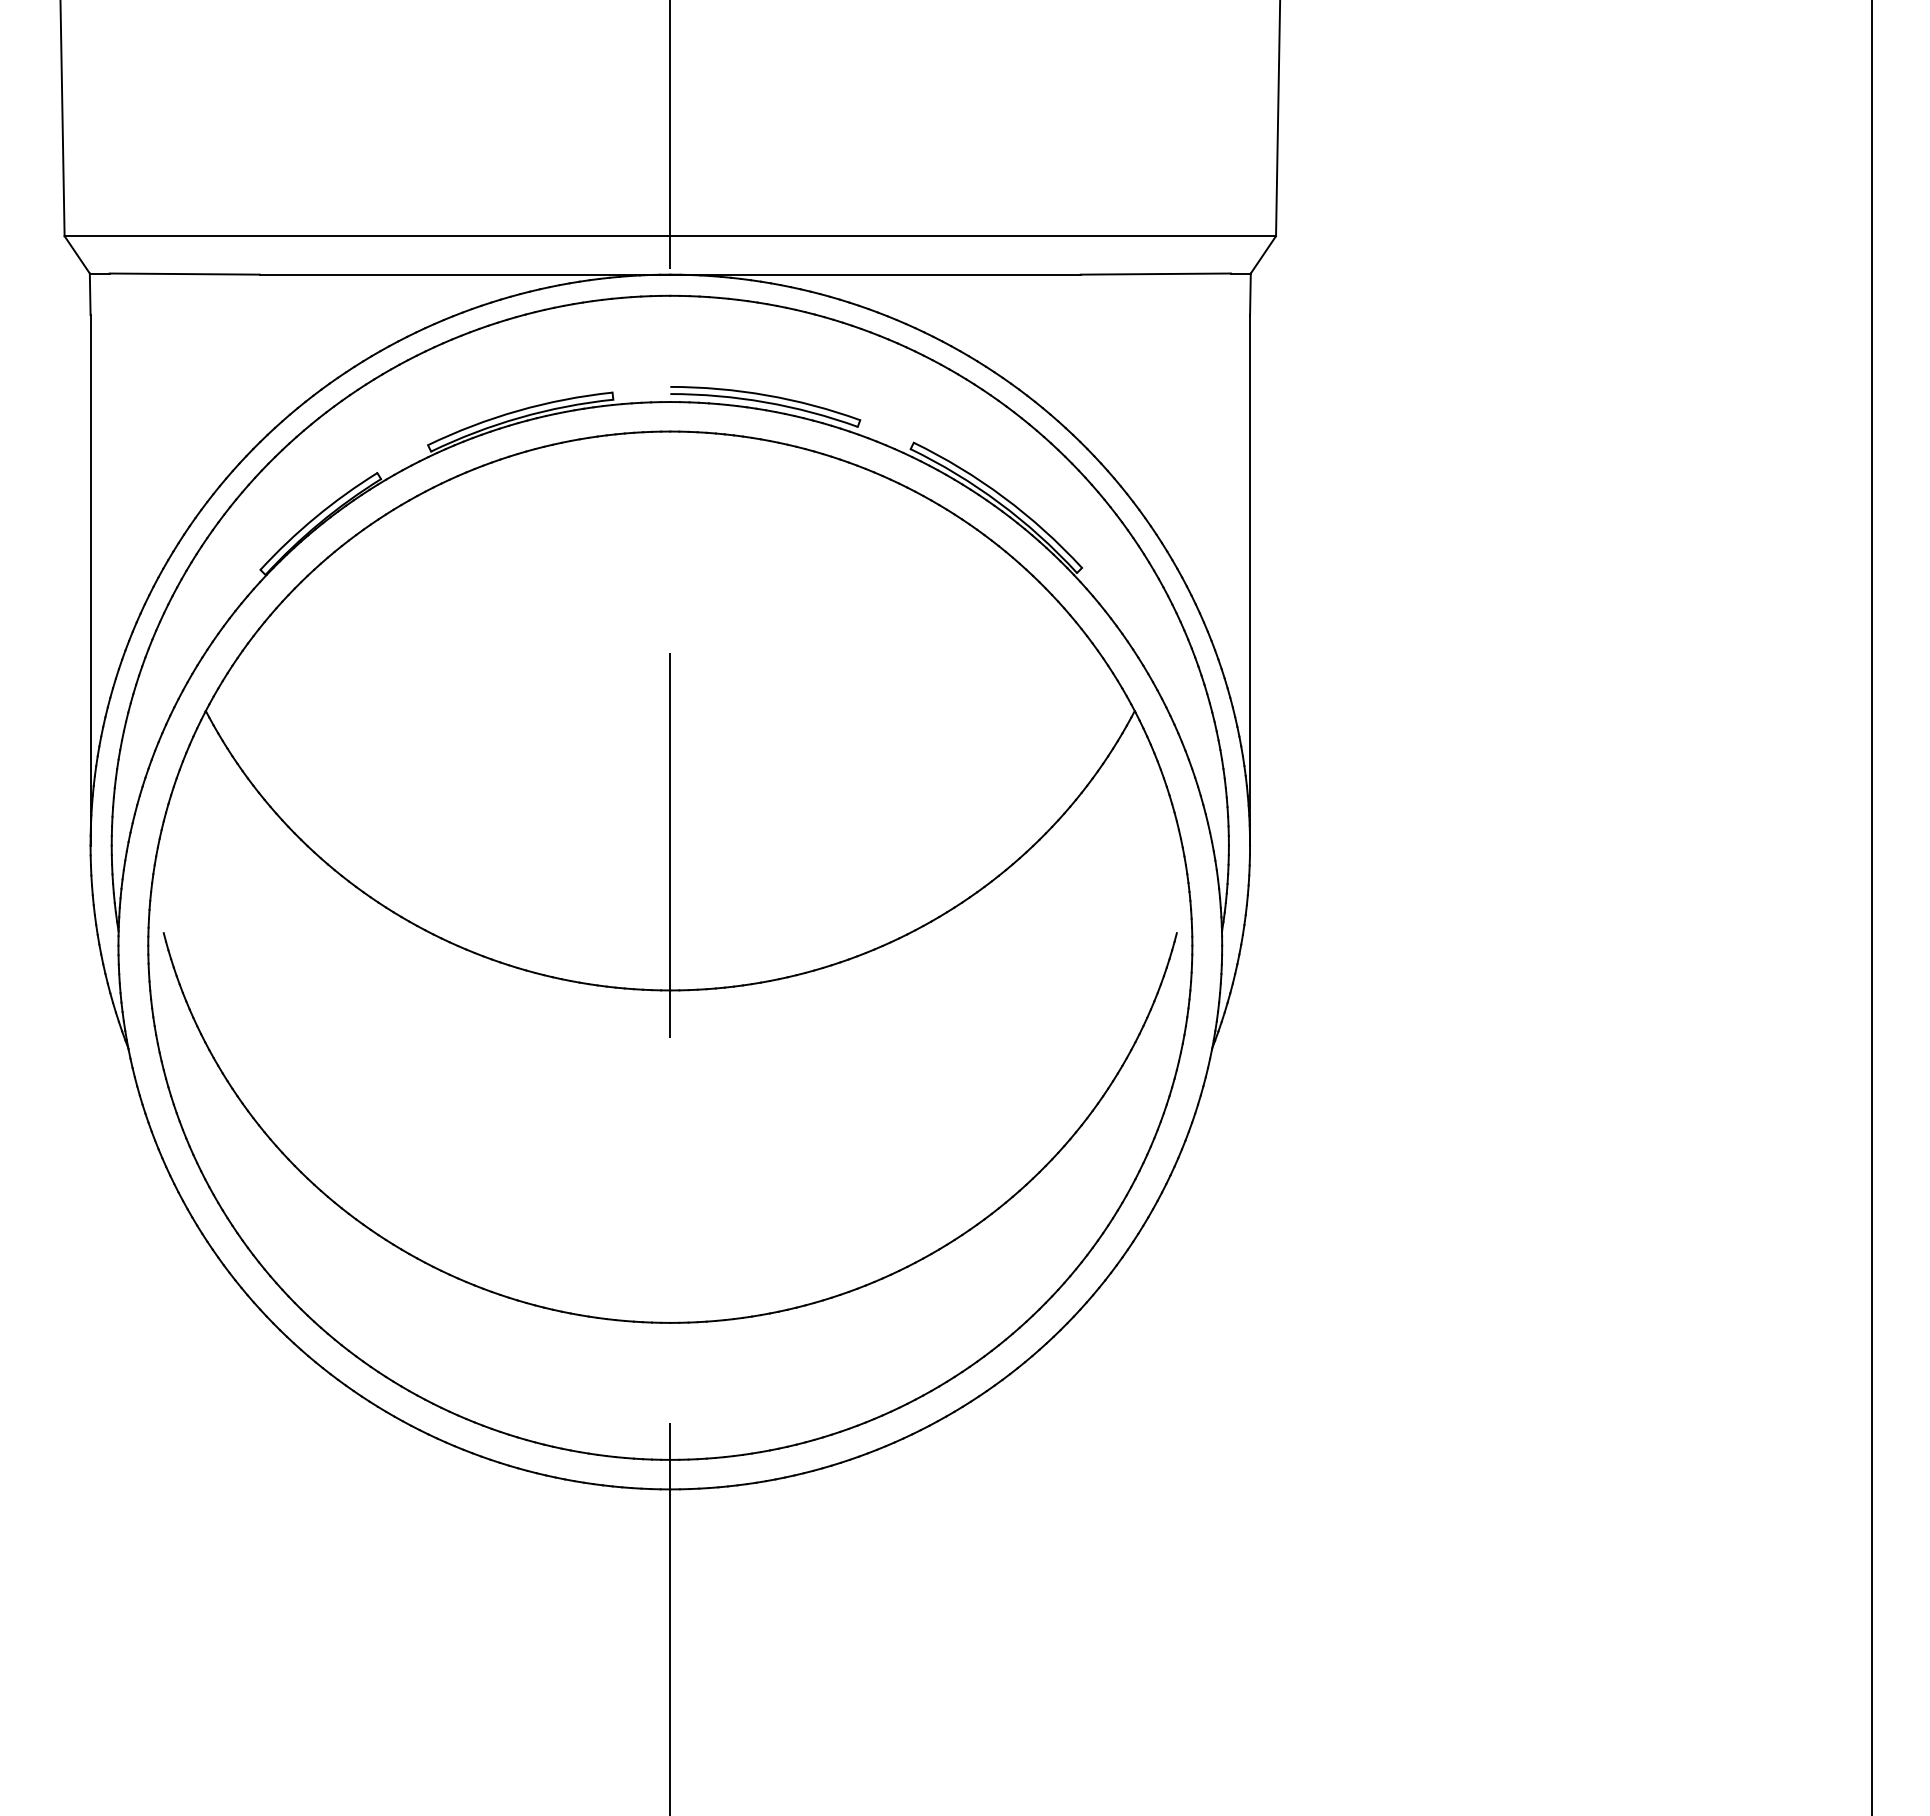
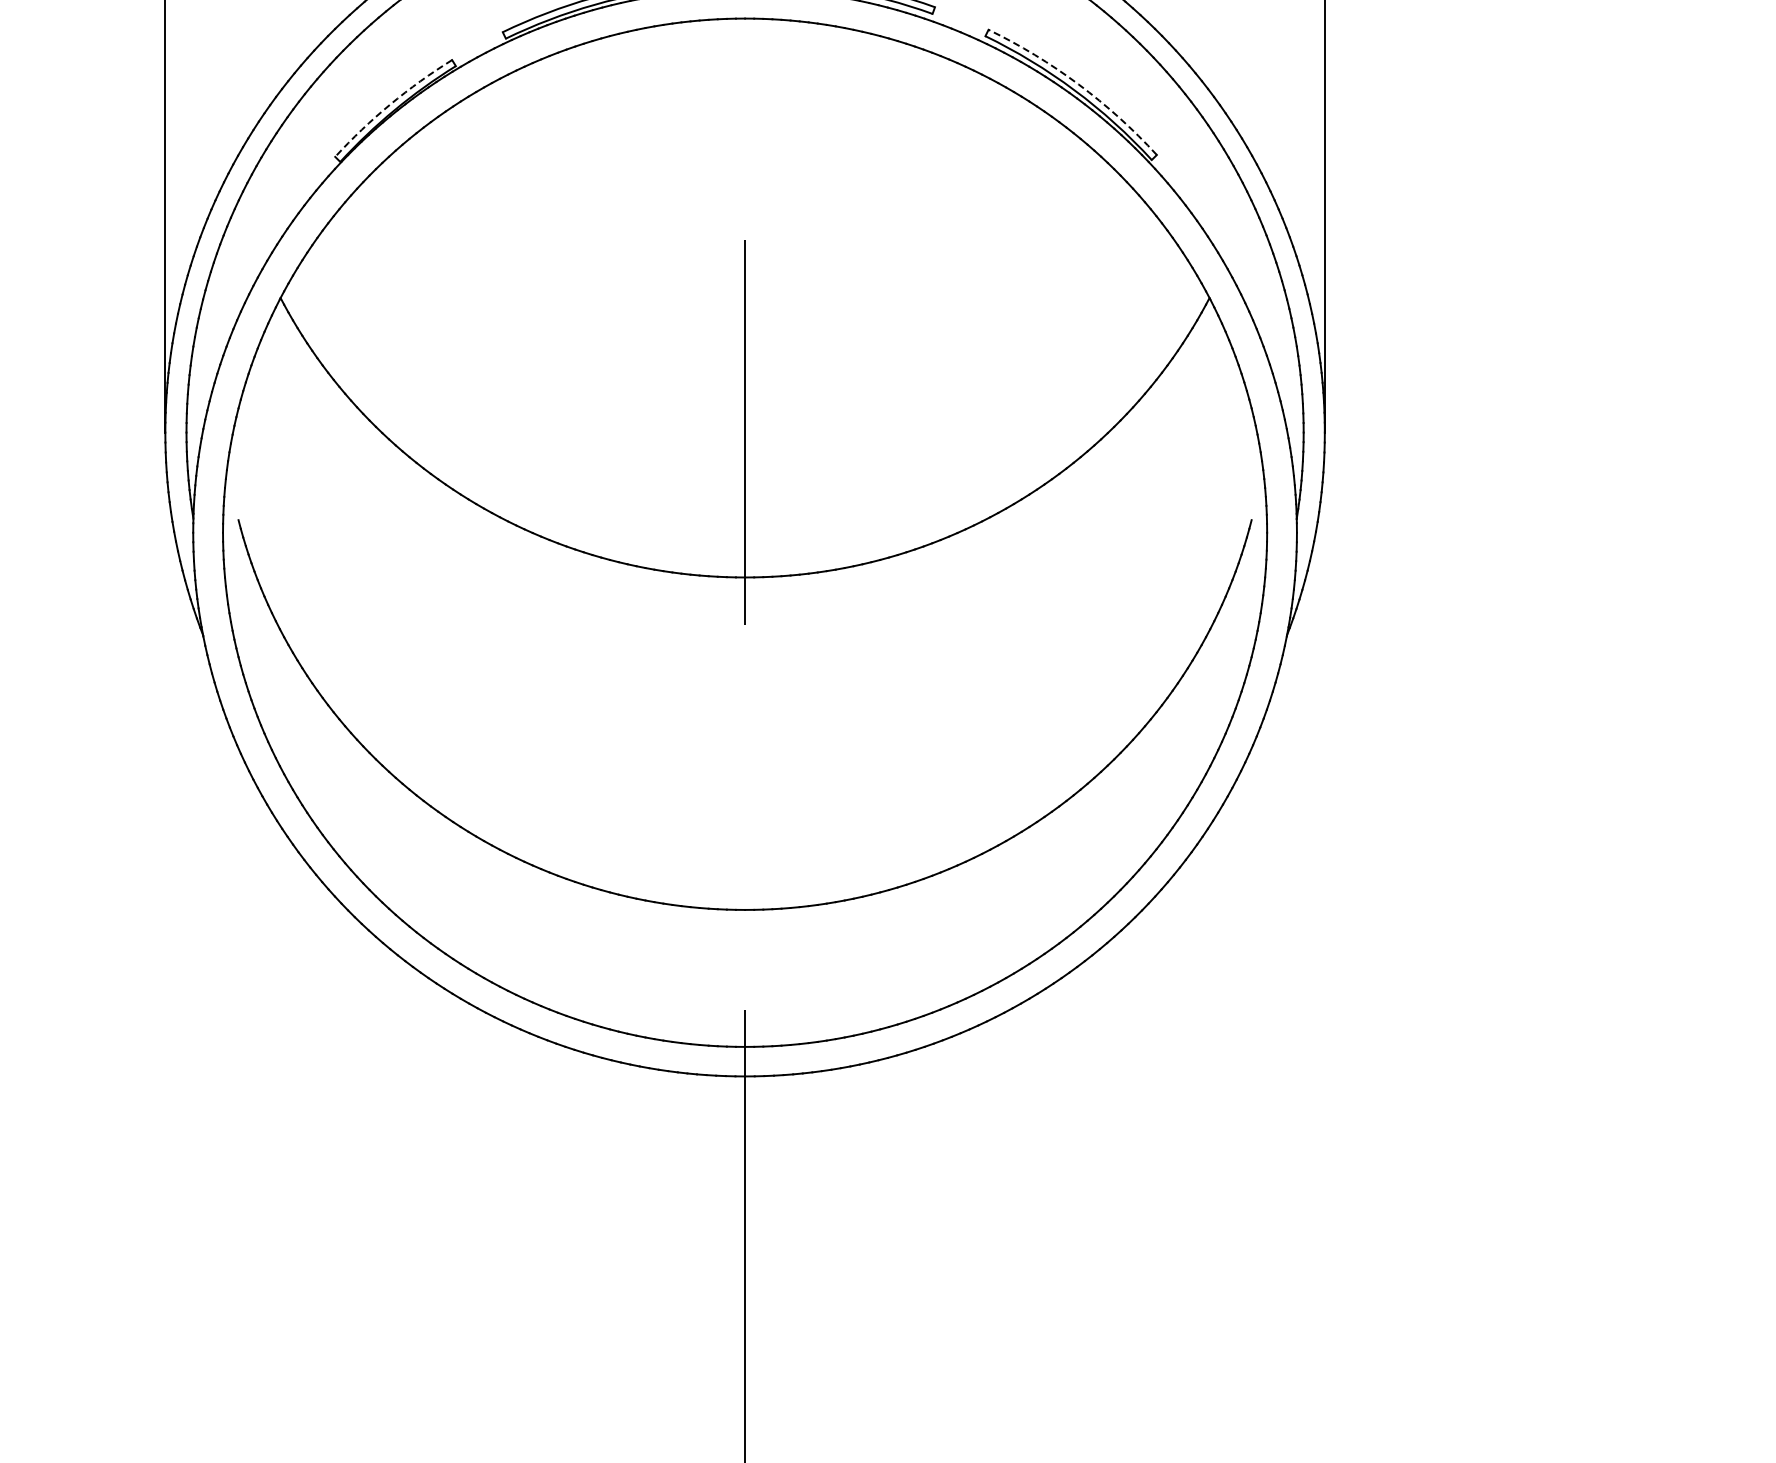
arc: (1003, 497) -> (1078, 84), solid -> dashed
arc: (315, 517) -> (390, 104), solid -> dashed

